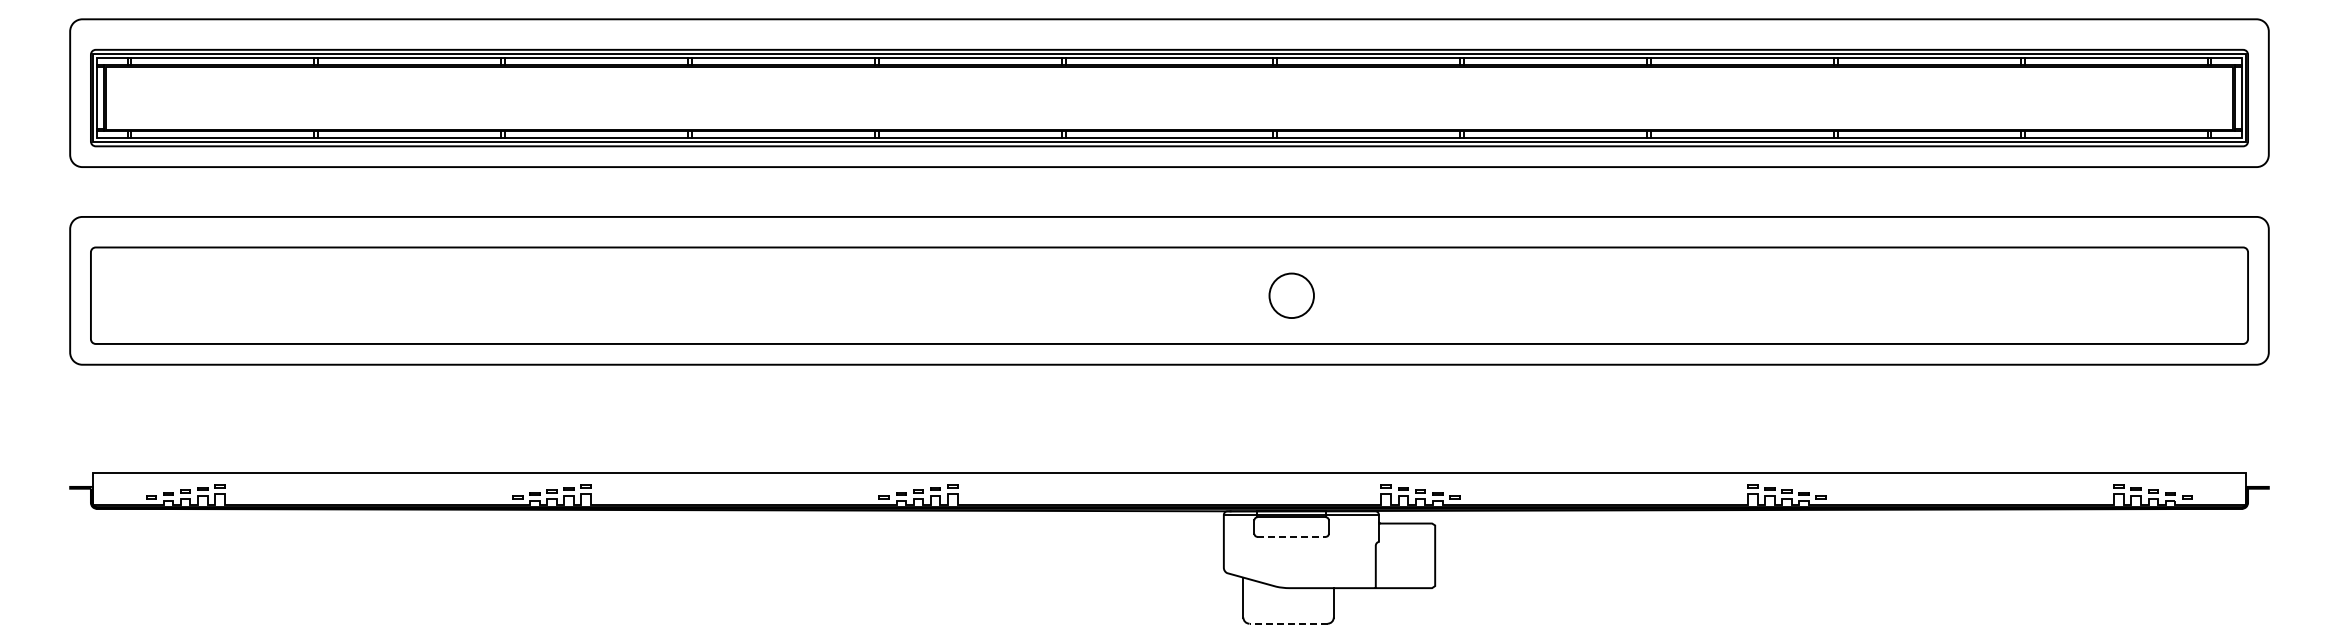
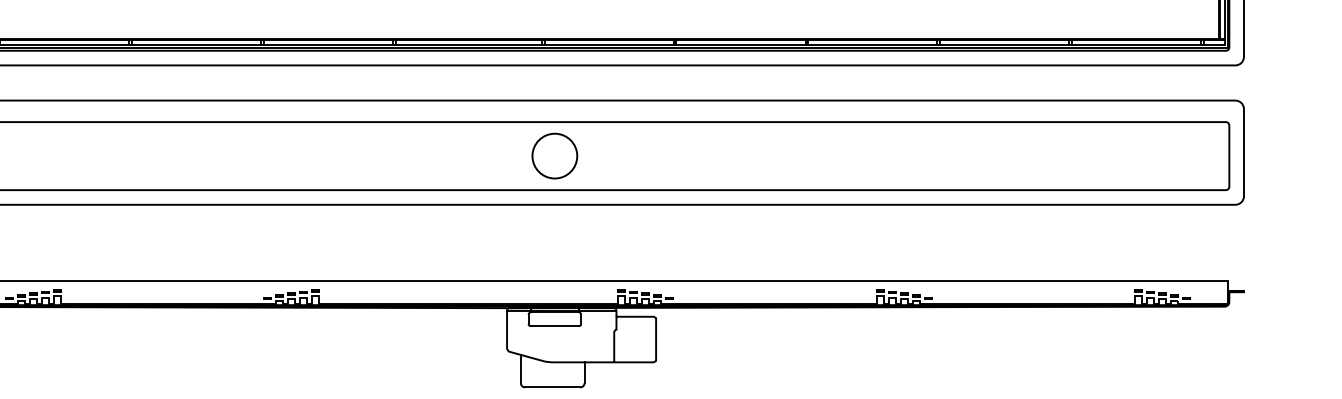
circle: (1291, 295) -> (554, 155), size x1.43
line: (1292, 536) -> (555, 325), dashed -> solid
line: (1288, 623) -> (552, 387), dashed -> solid

